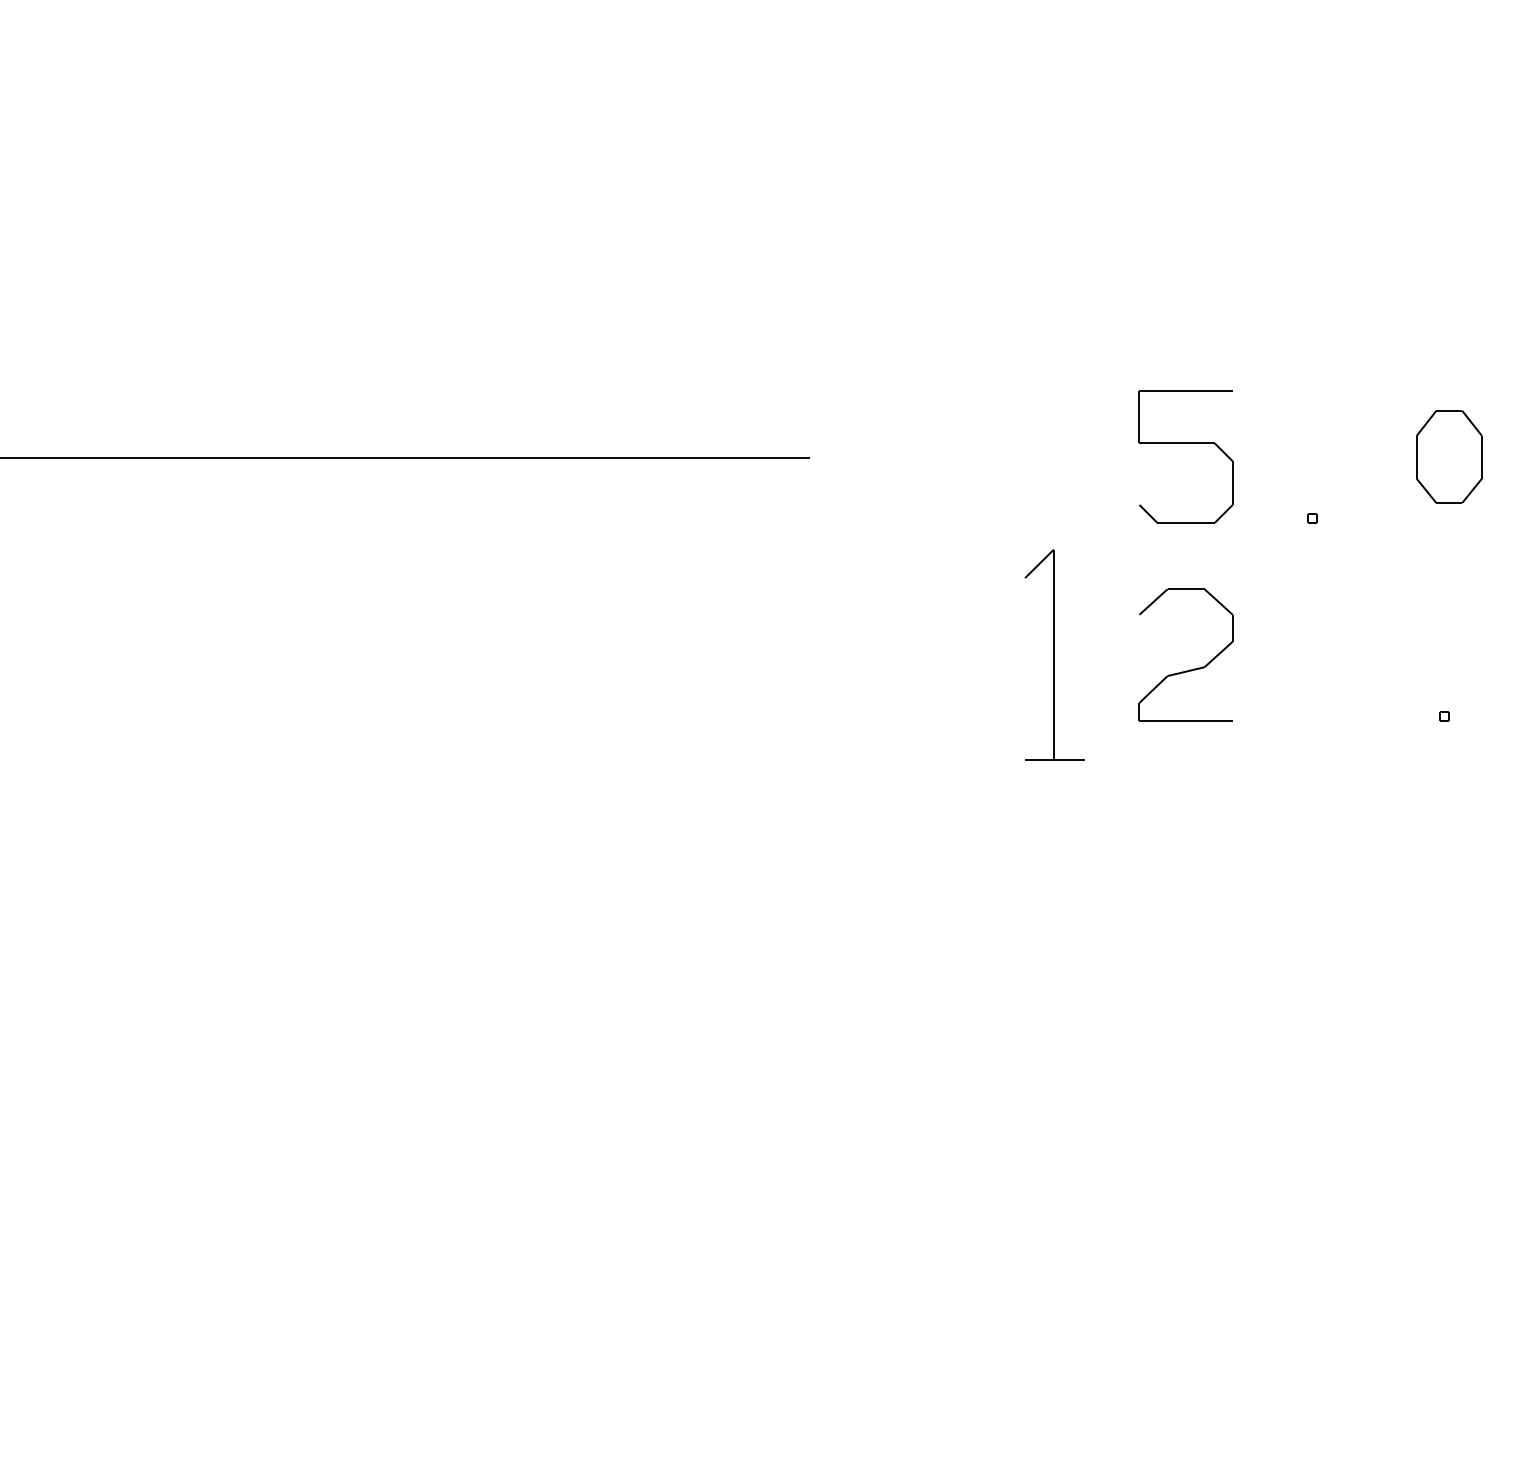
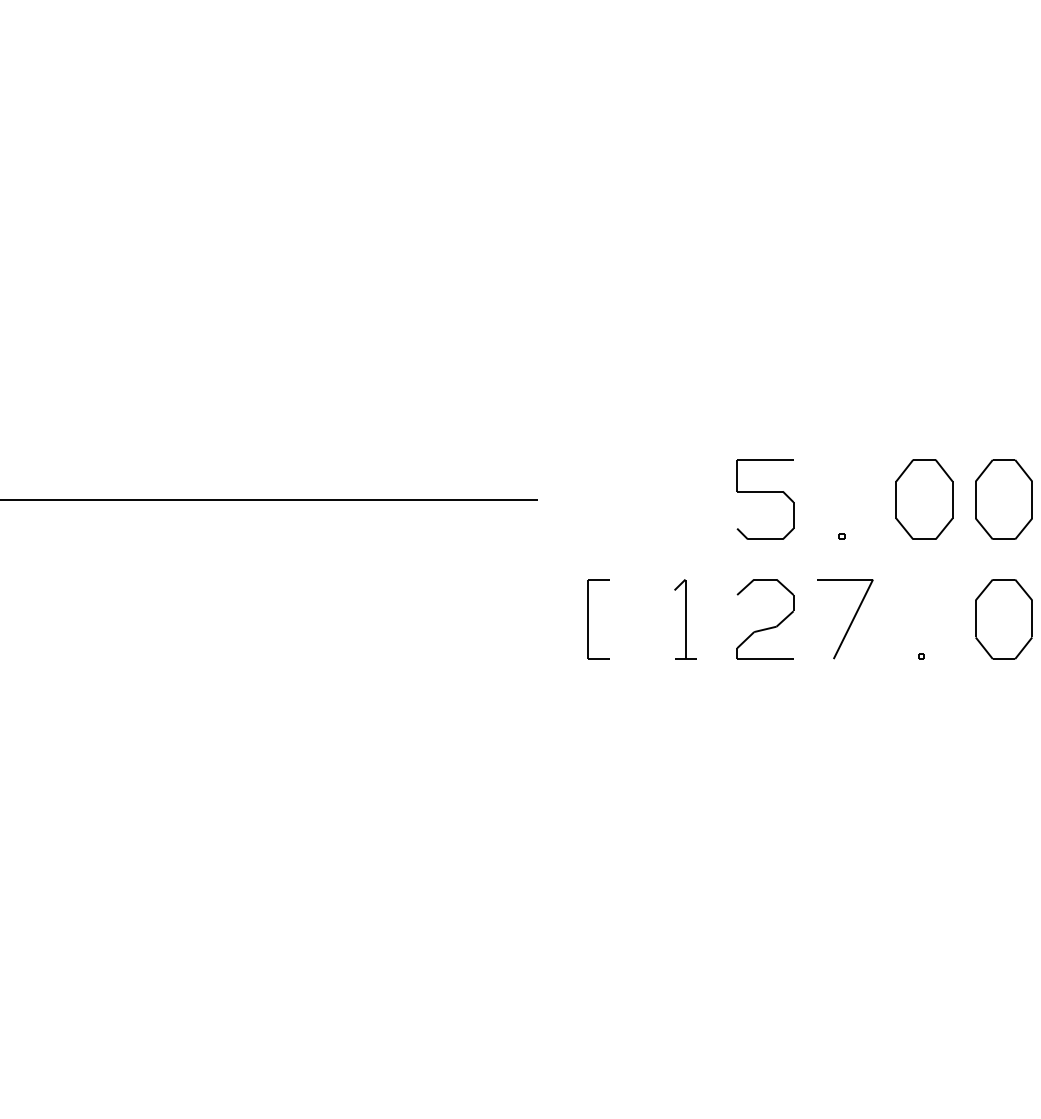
part: (1449, 456) -> (924, 499), size x1.43
part: (893, 655) -> (588, 619), added
part: (1053, 655) -> (685, 619), size x0.62
part: (1318, 655) -> (845, 619), added

